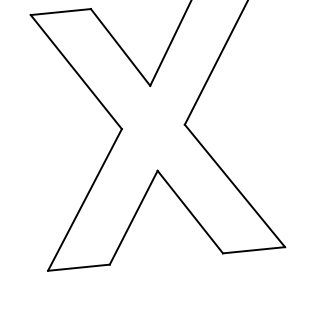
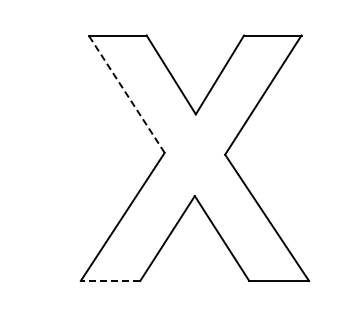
line: (76, 72) -> (126, 94), solid -> dashed
line: (78, 267) -> (110, 280), solid -> dashed

